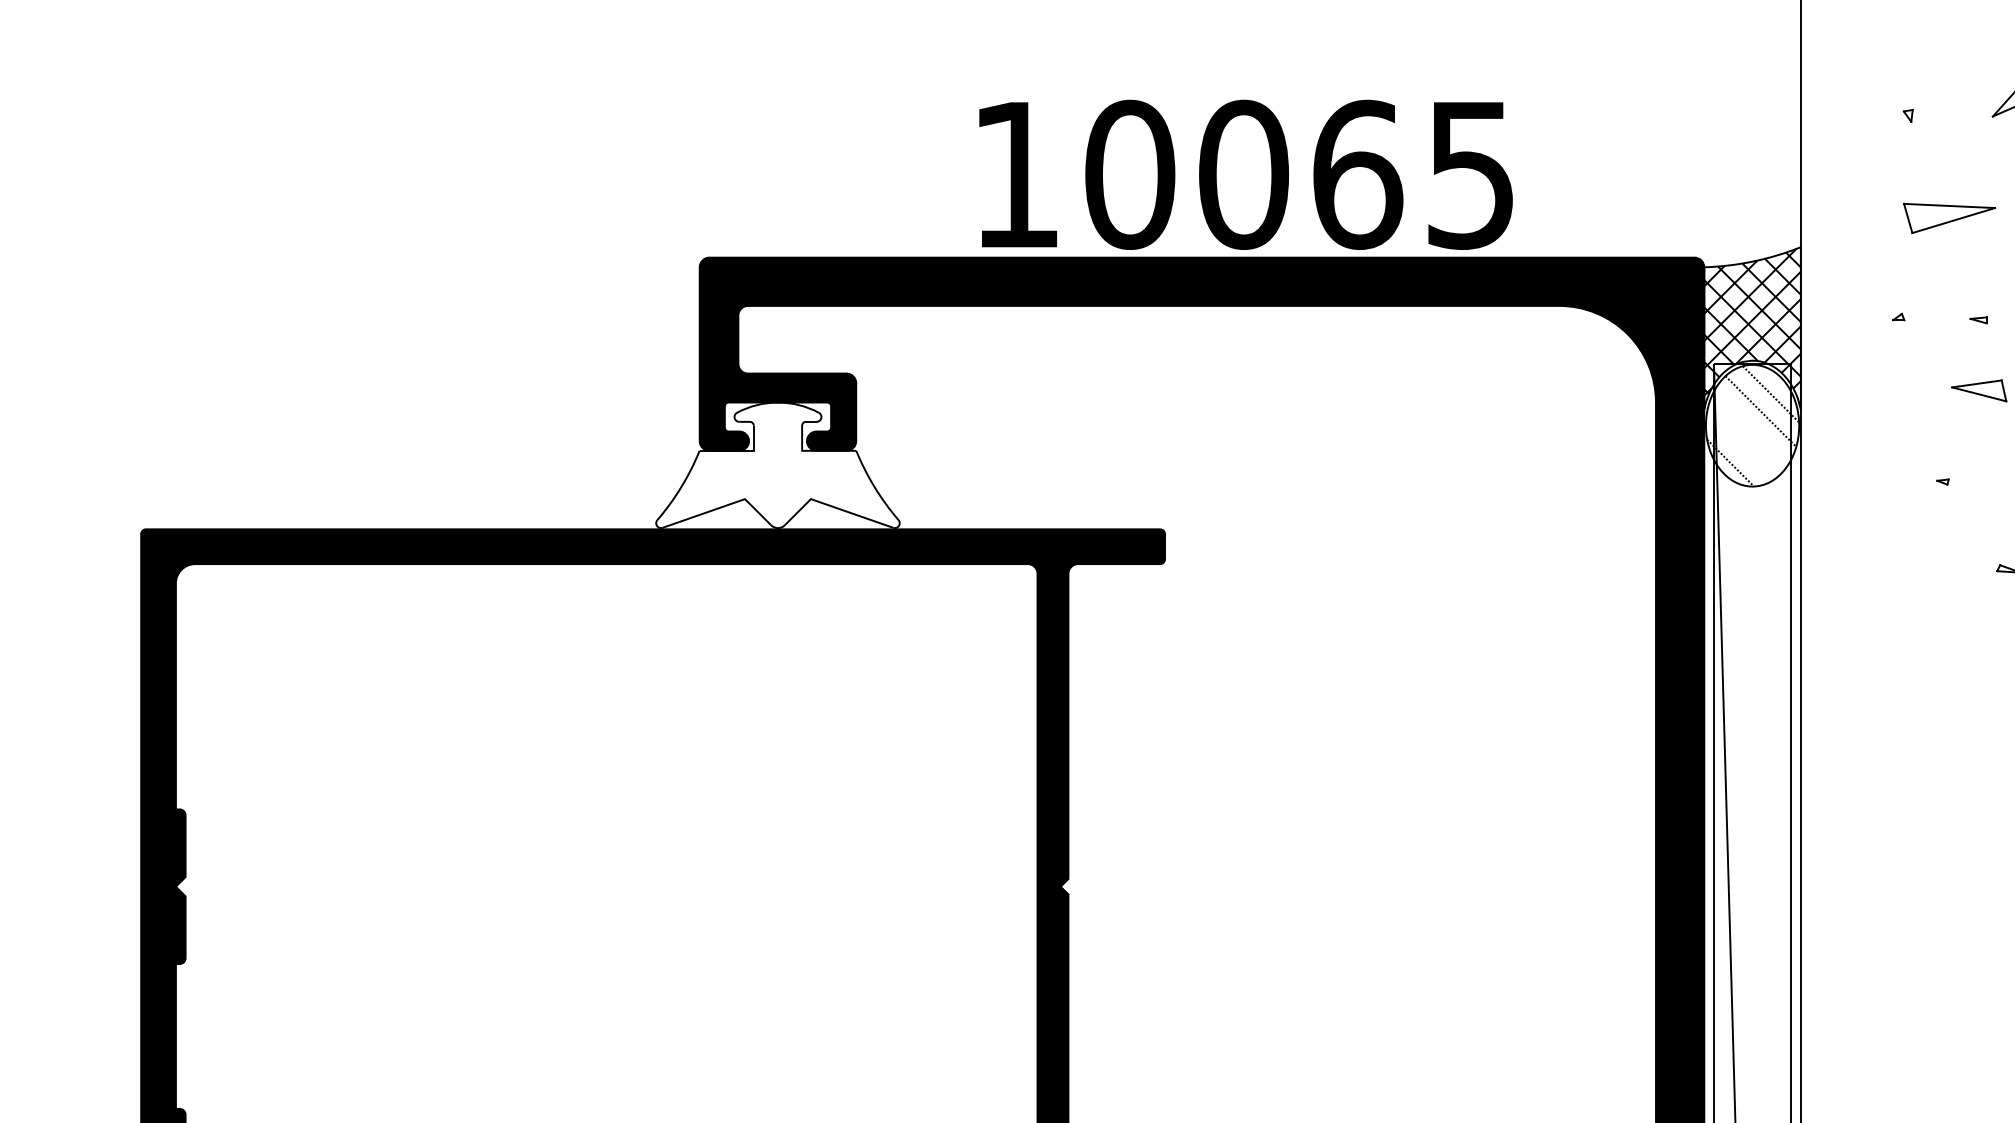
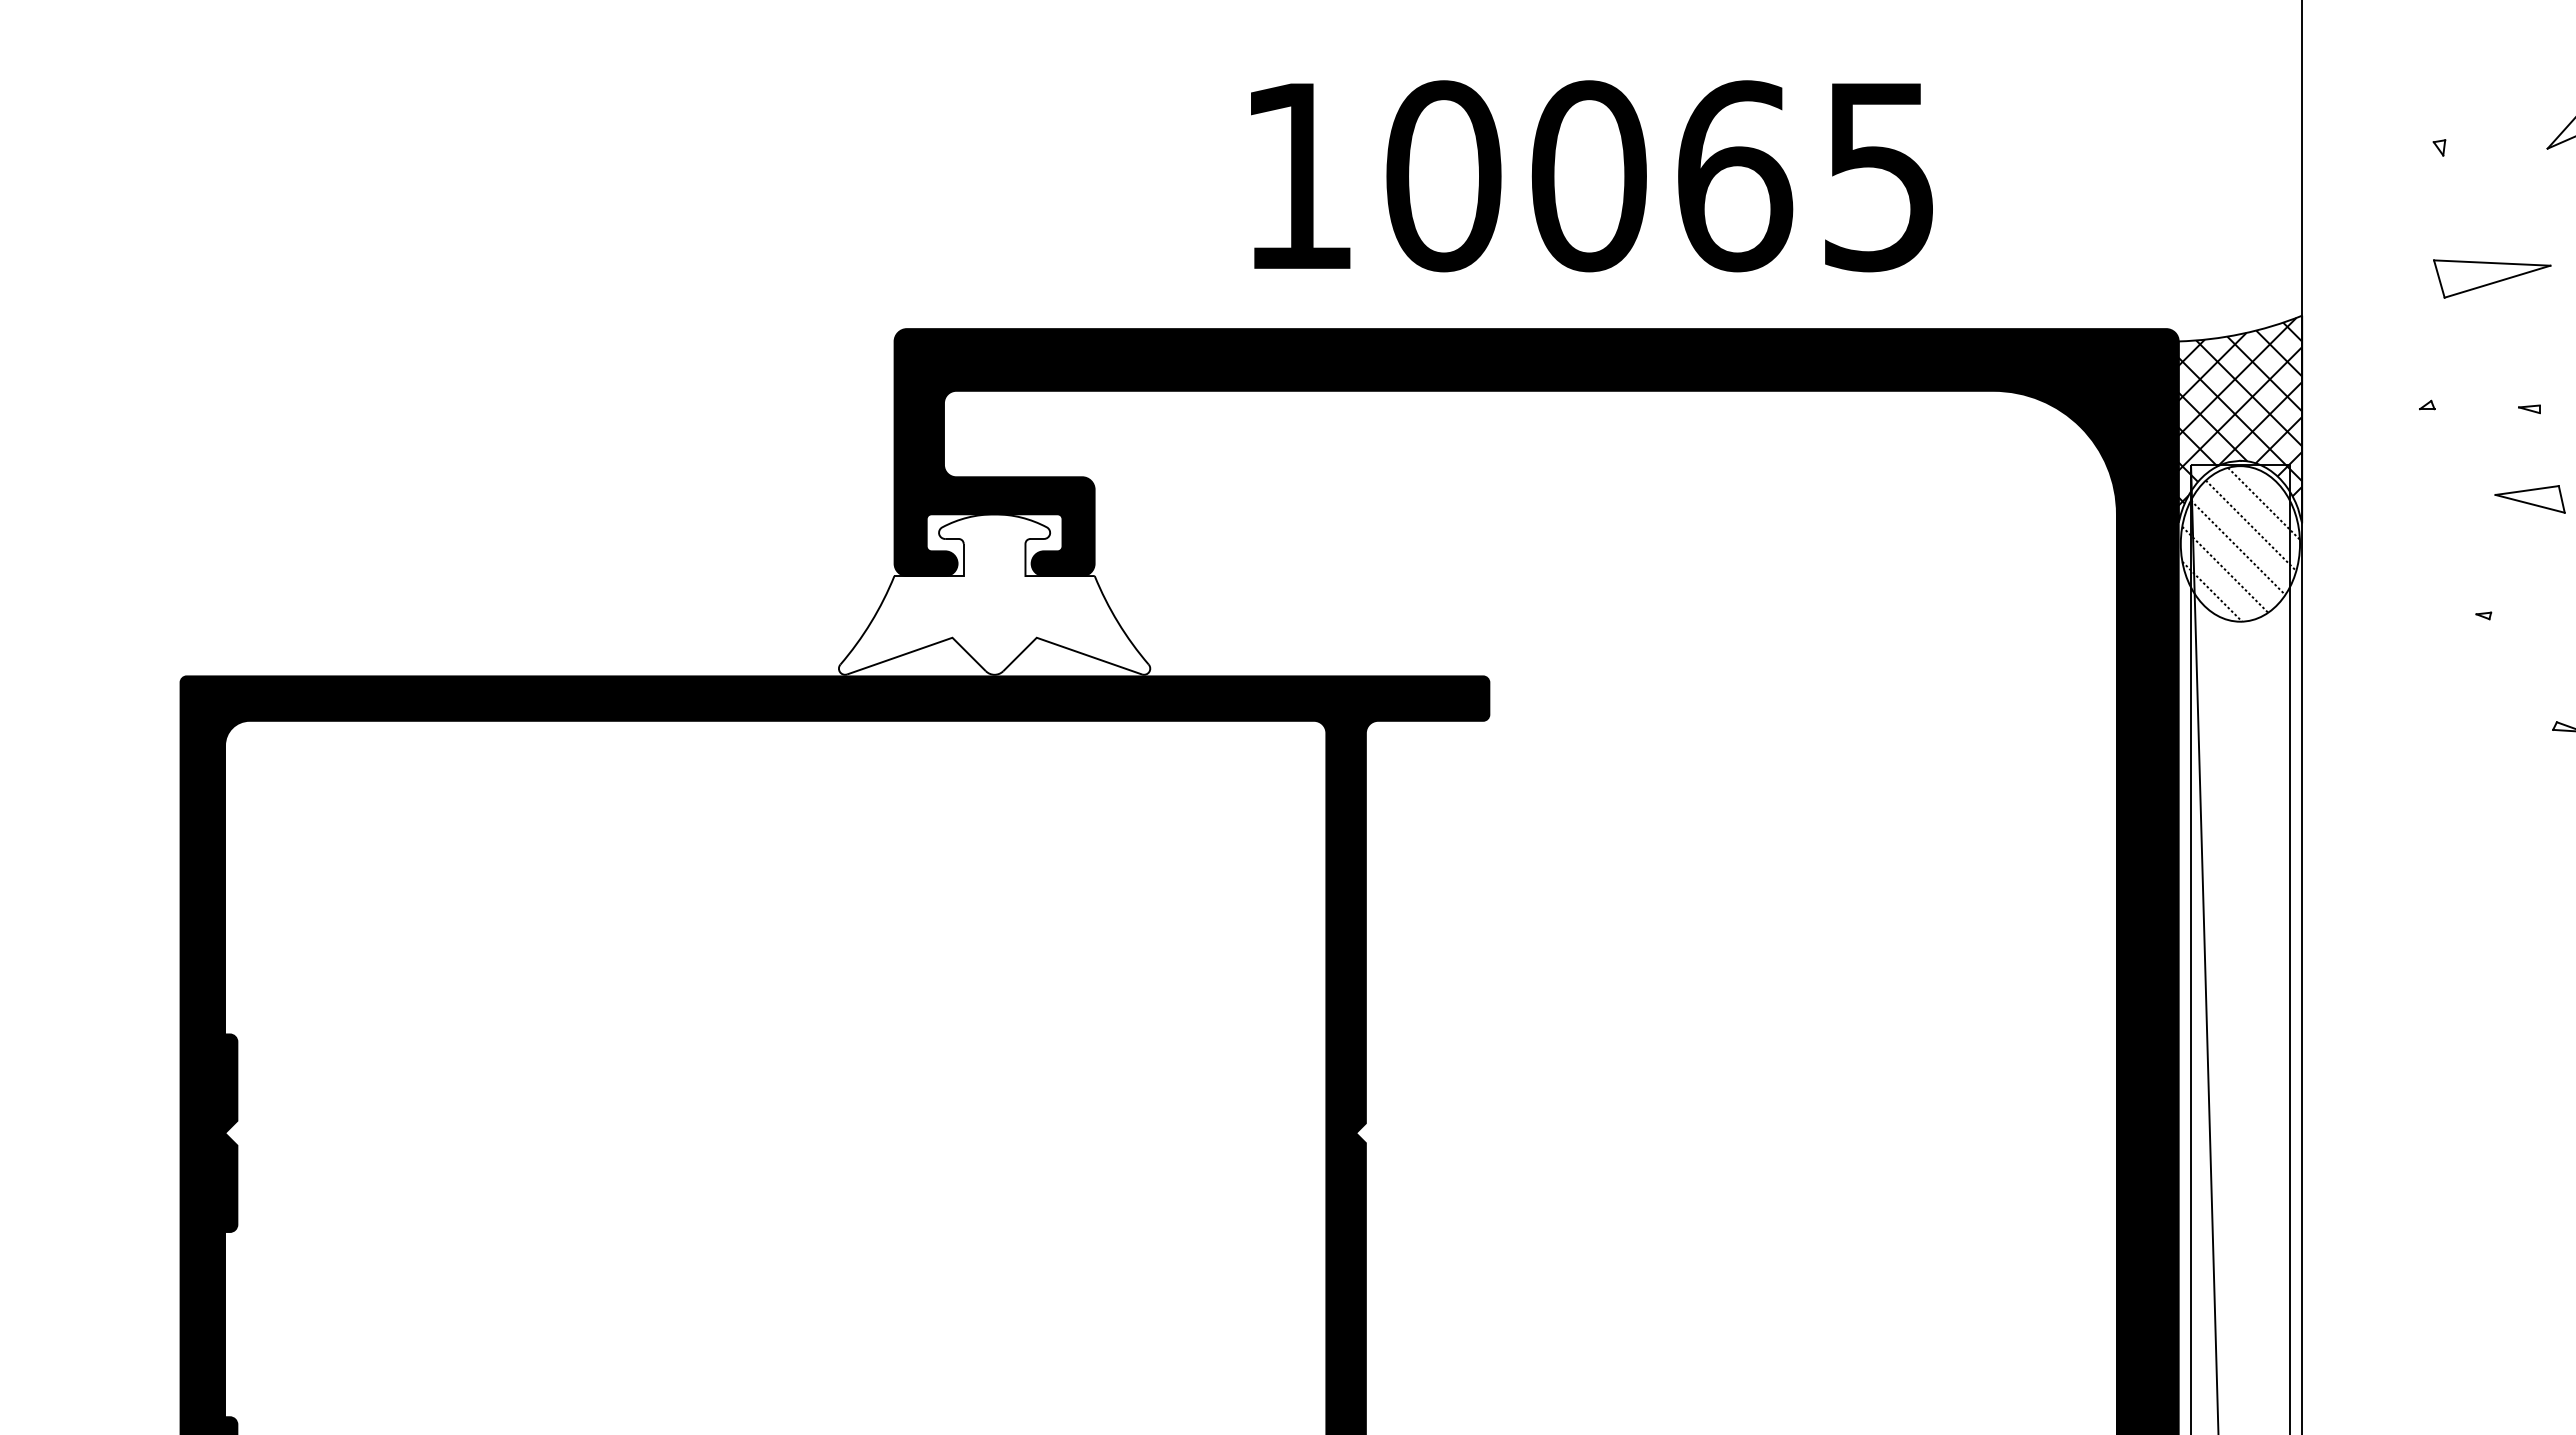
text: (1245, 175) -> (1591, 176), moved
line: (1750, 428) -> (2237, 547), added
line: (1740, 445) -> (2225, 569), added

